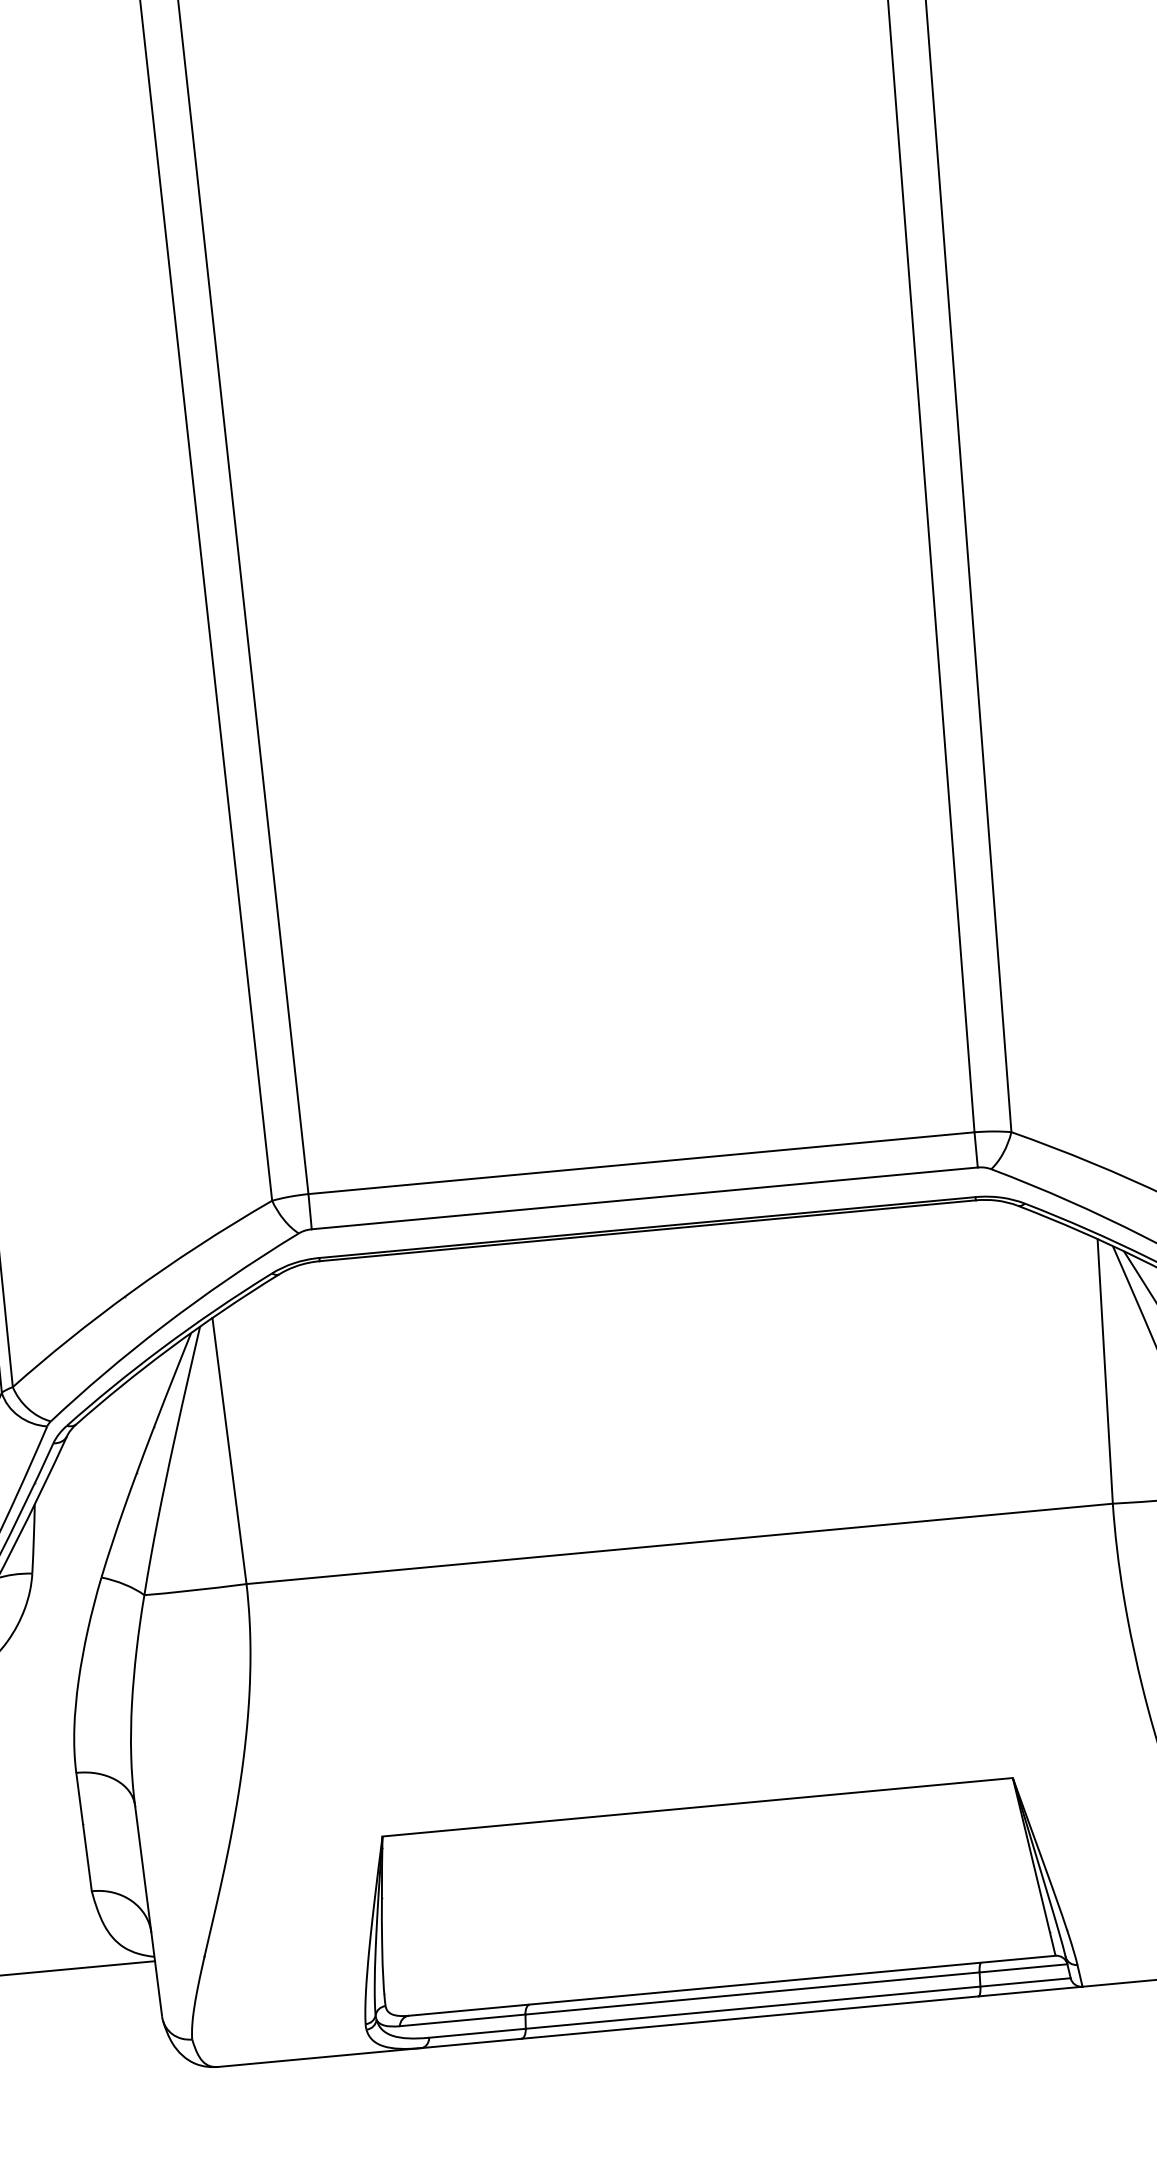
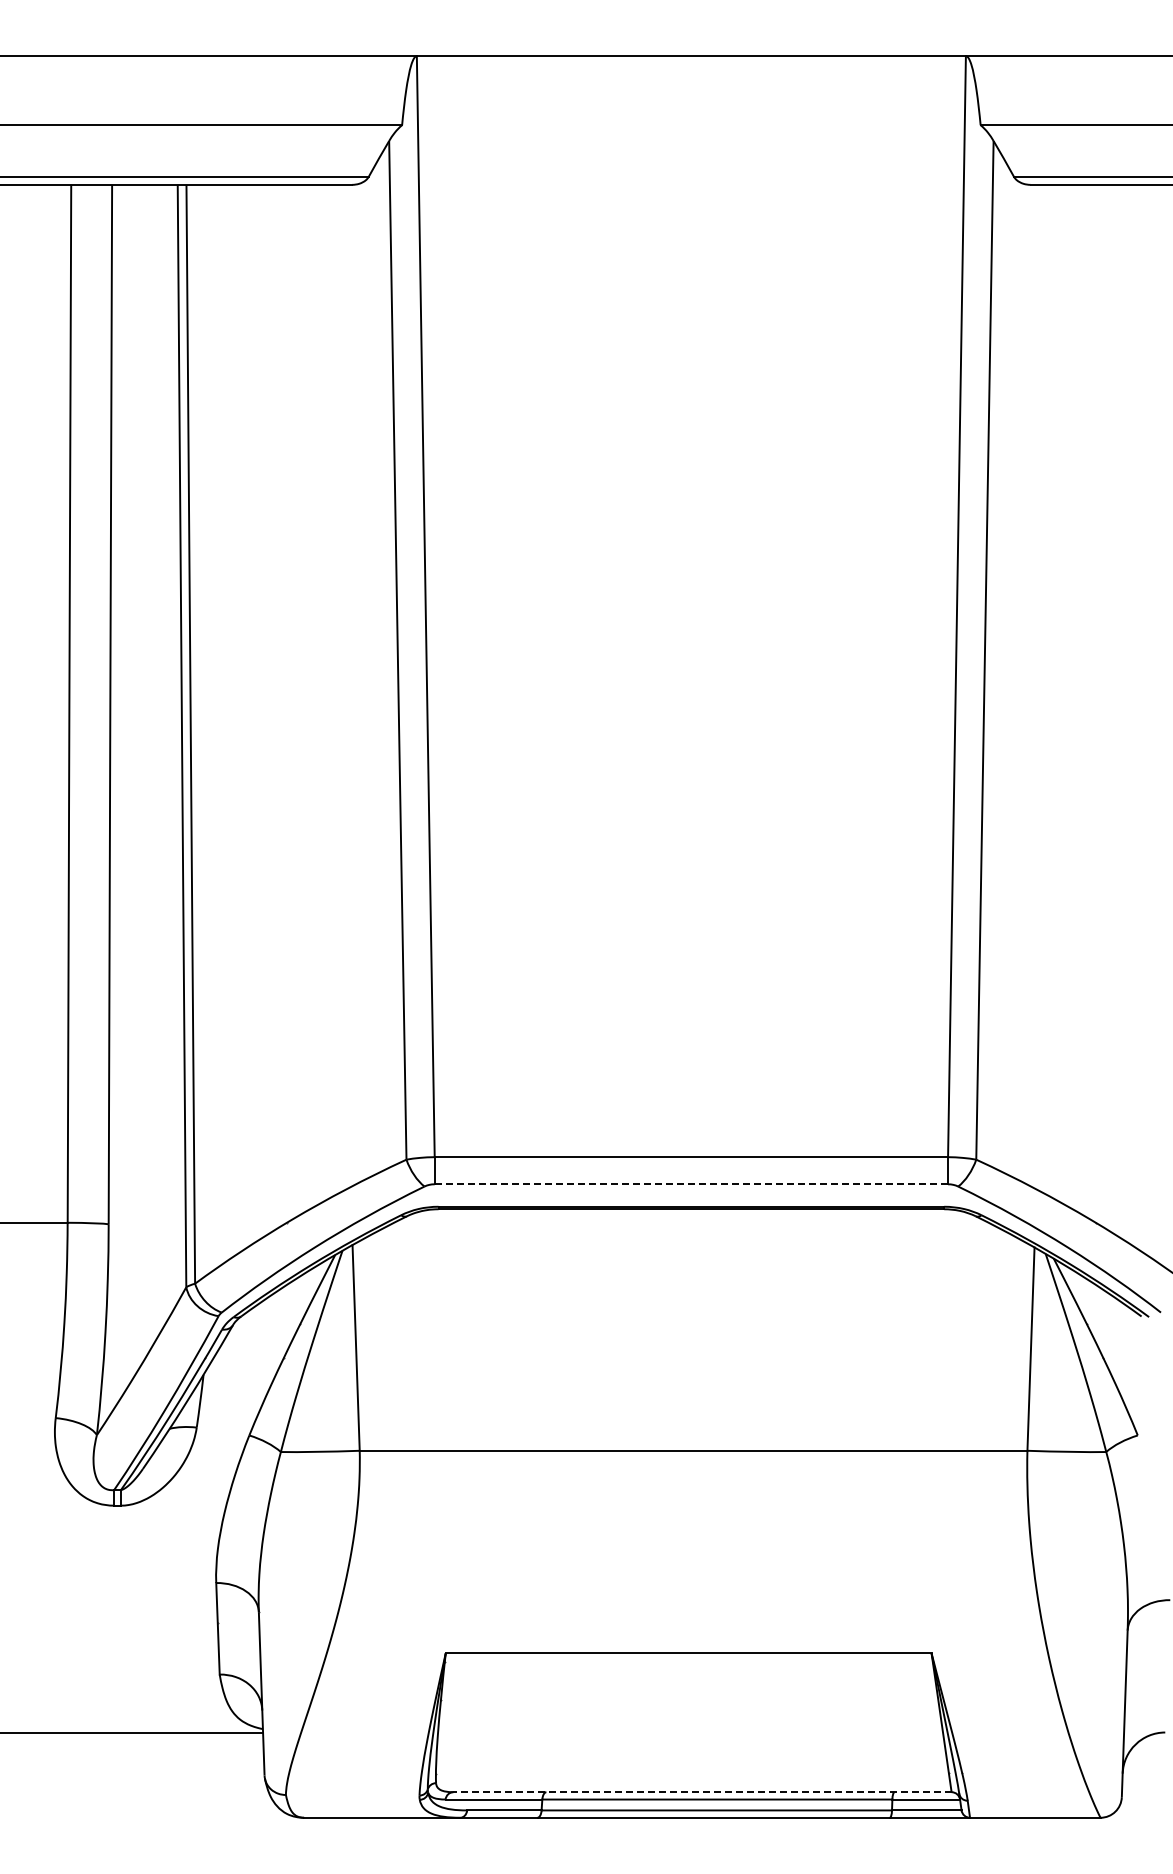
line: (644, 1198) -> (691, 1184), solid -> dashed
line: (731, 1986) -> (701, 1792), solid -> dashed

